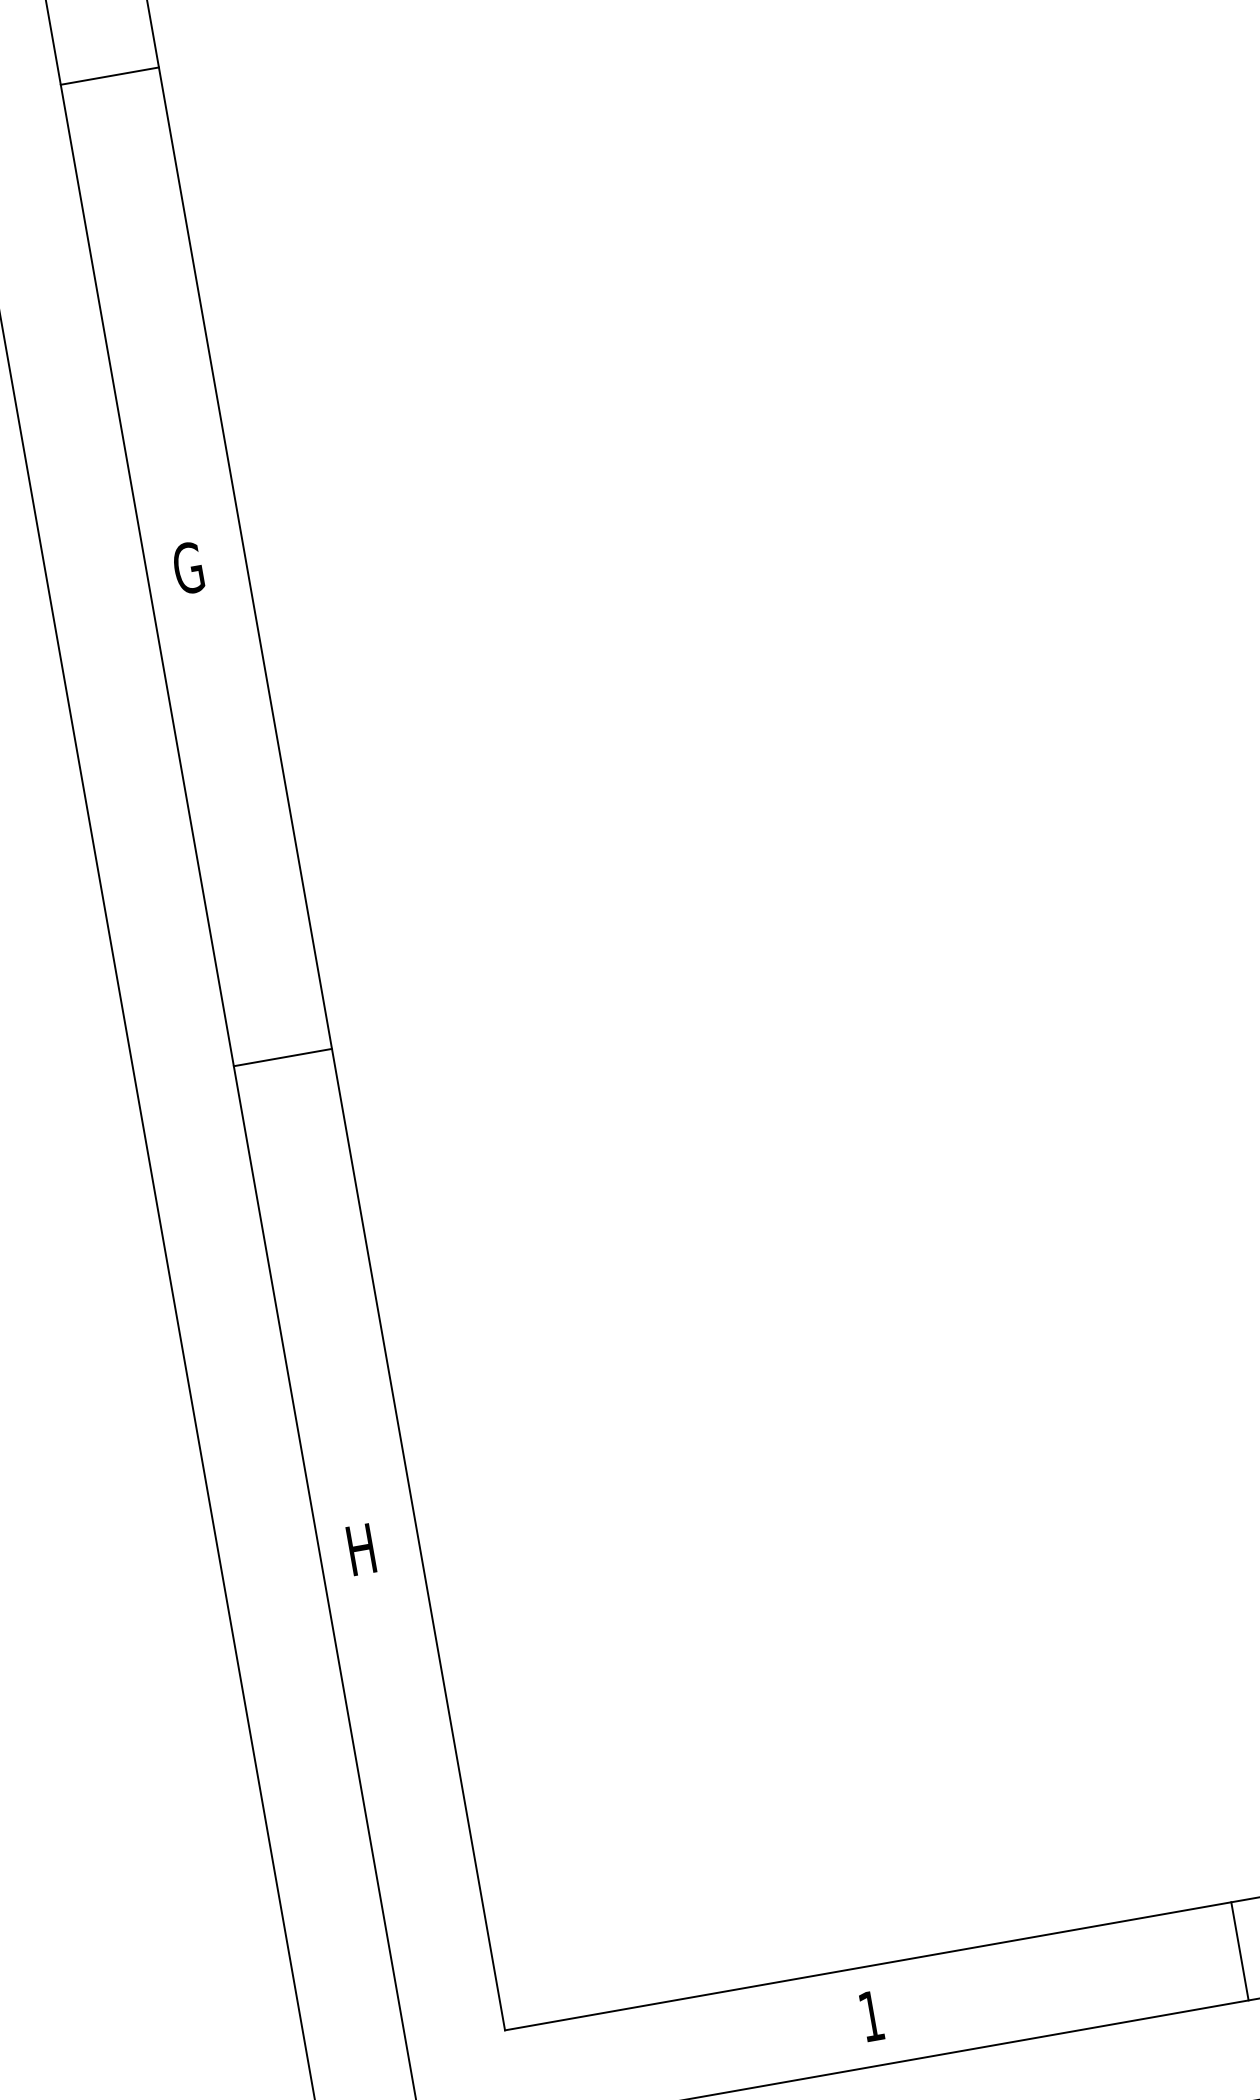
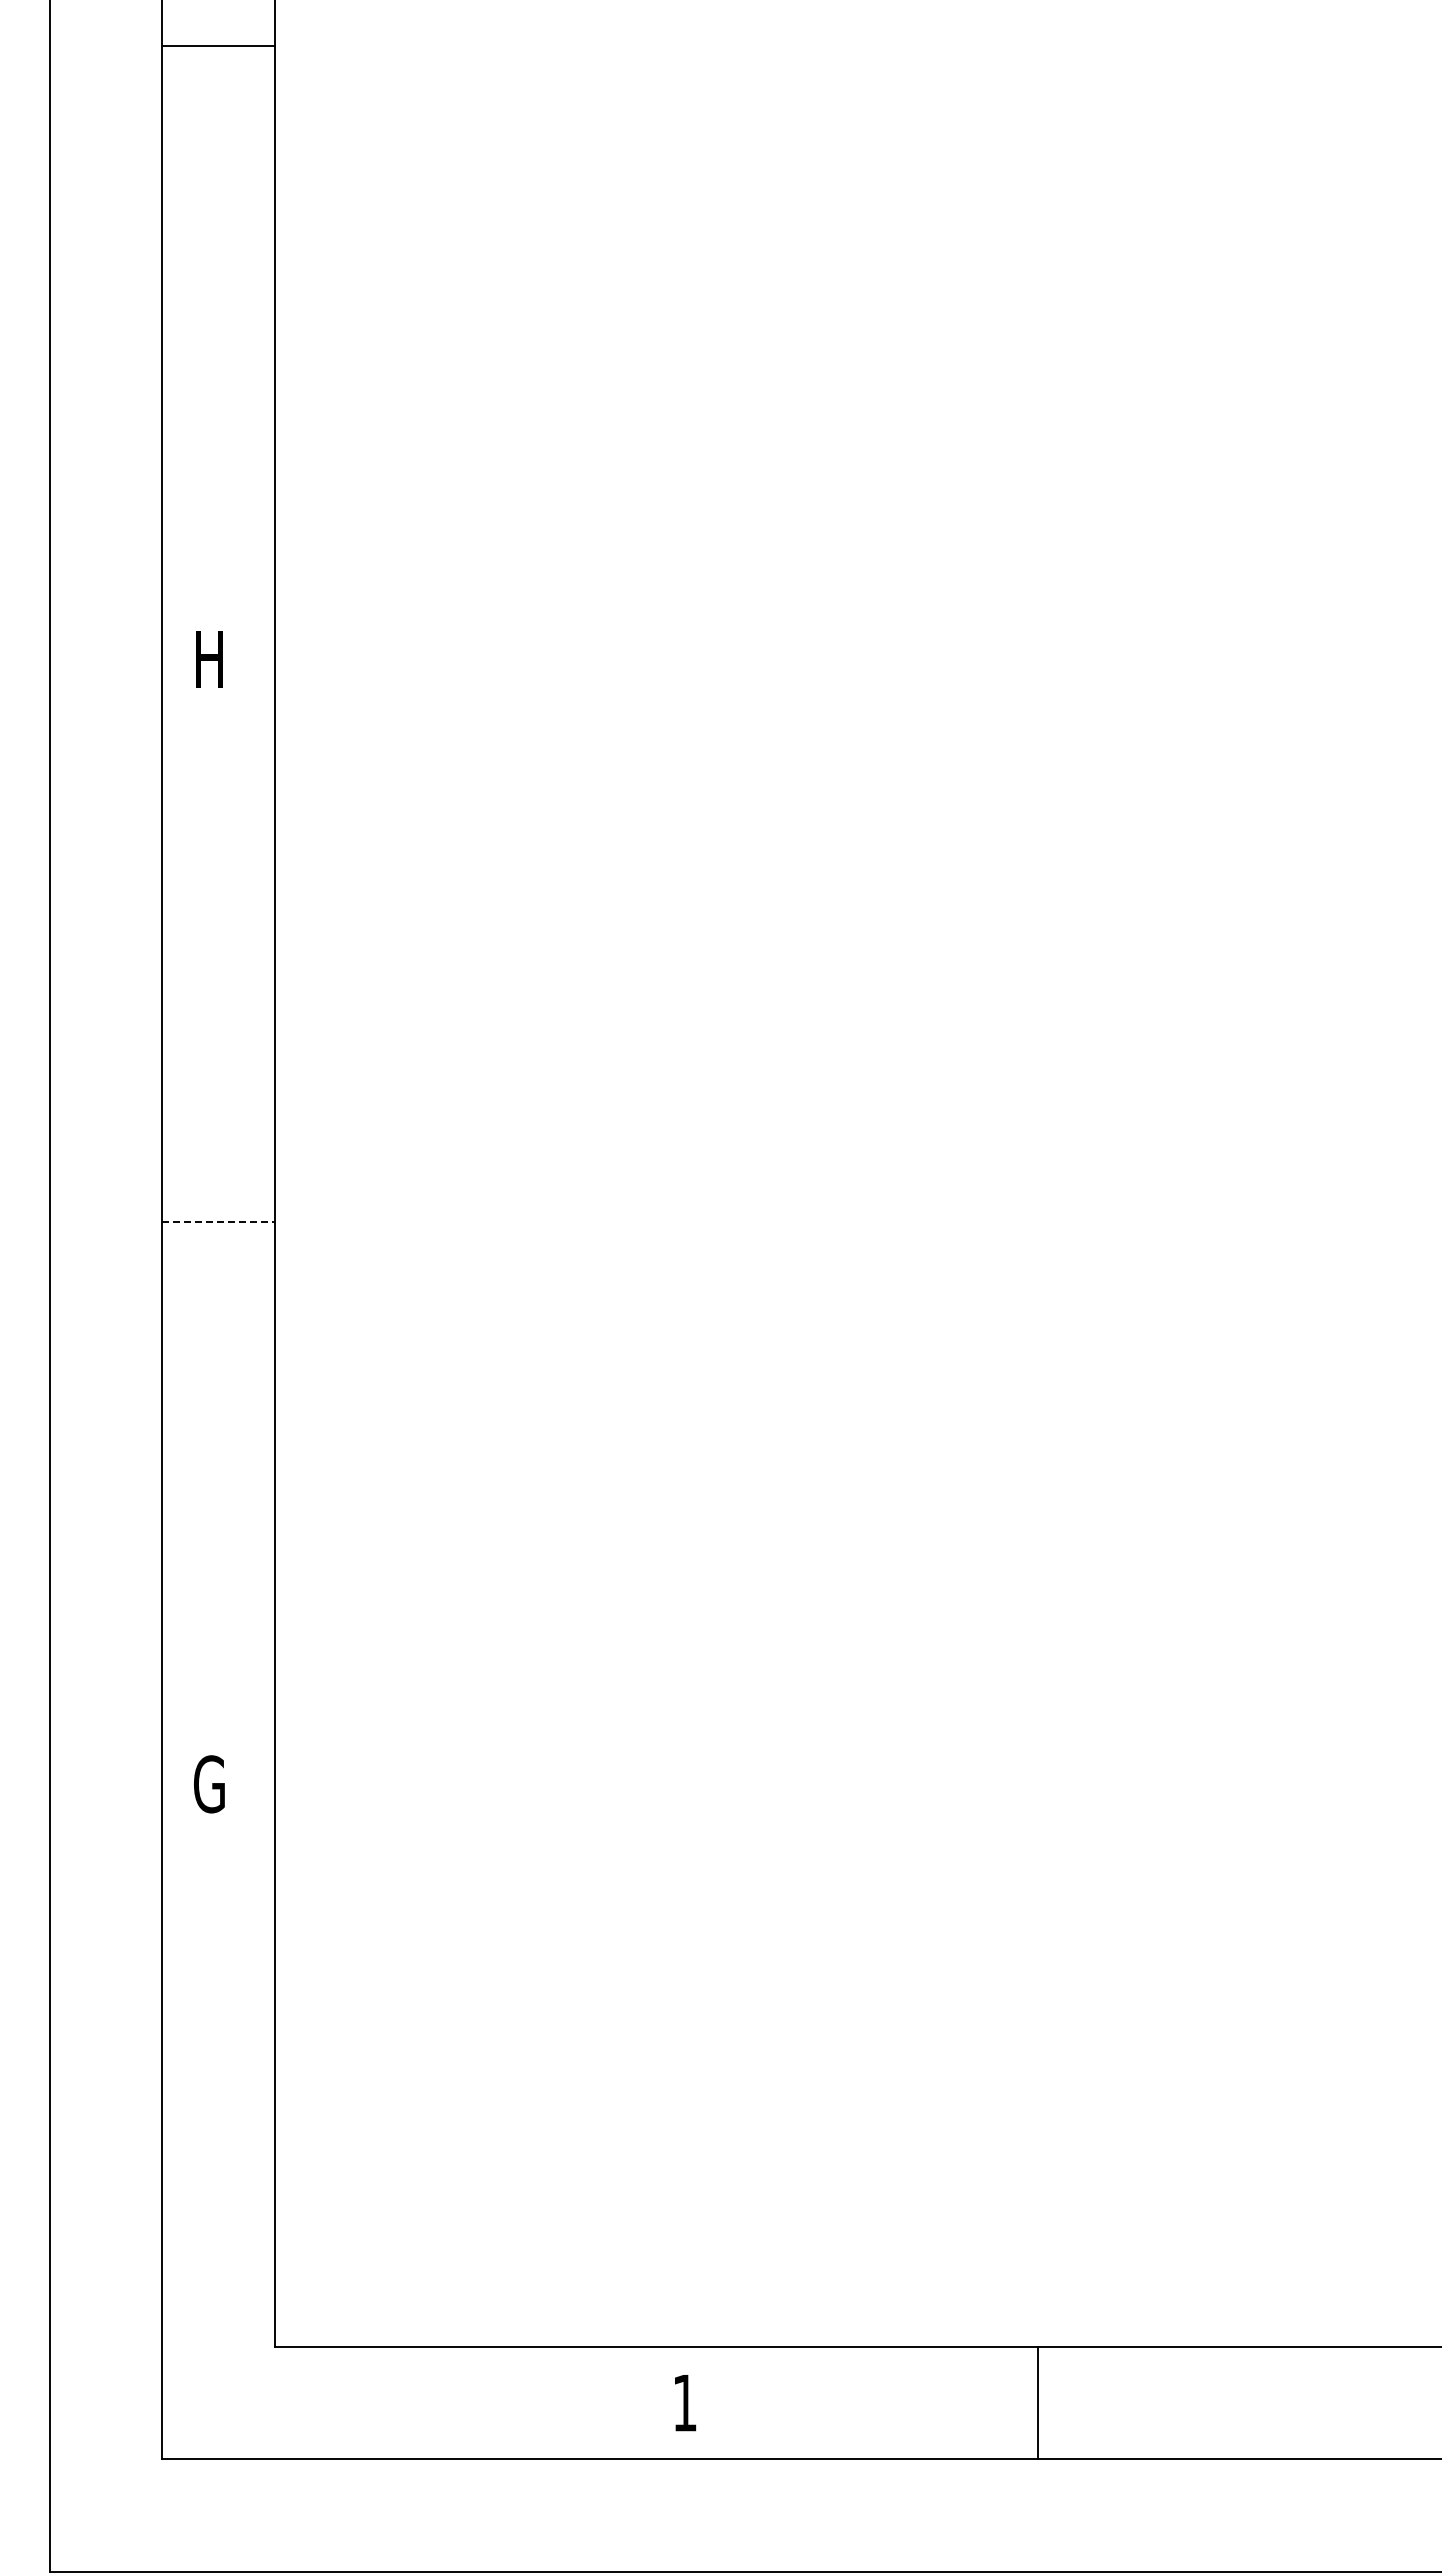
line: (109, 75) -> (218, 45), moved
text: (188, 568) -> (209, 659), G -> H
line: (283, 1057) -> (219, 1221), solid -> dashed
text: (361, 1549) -> (209, 1784), H -> G
line: (1240, 1950) -> (1038, 2402), moved

